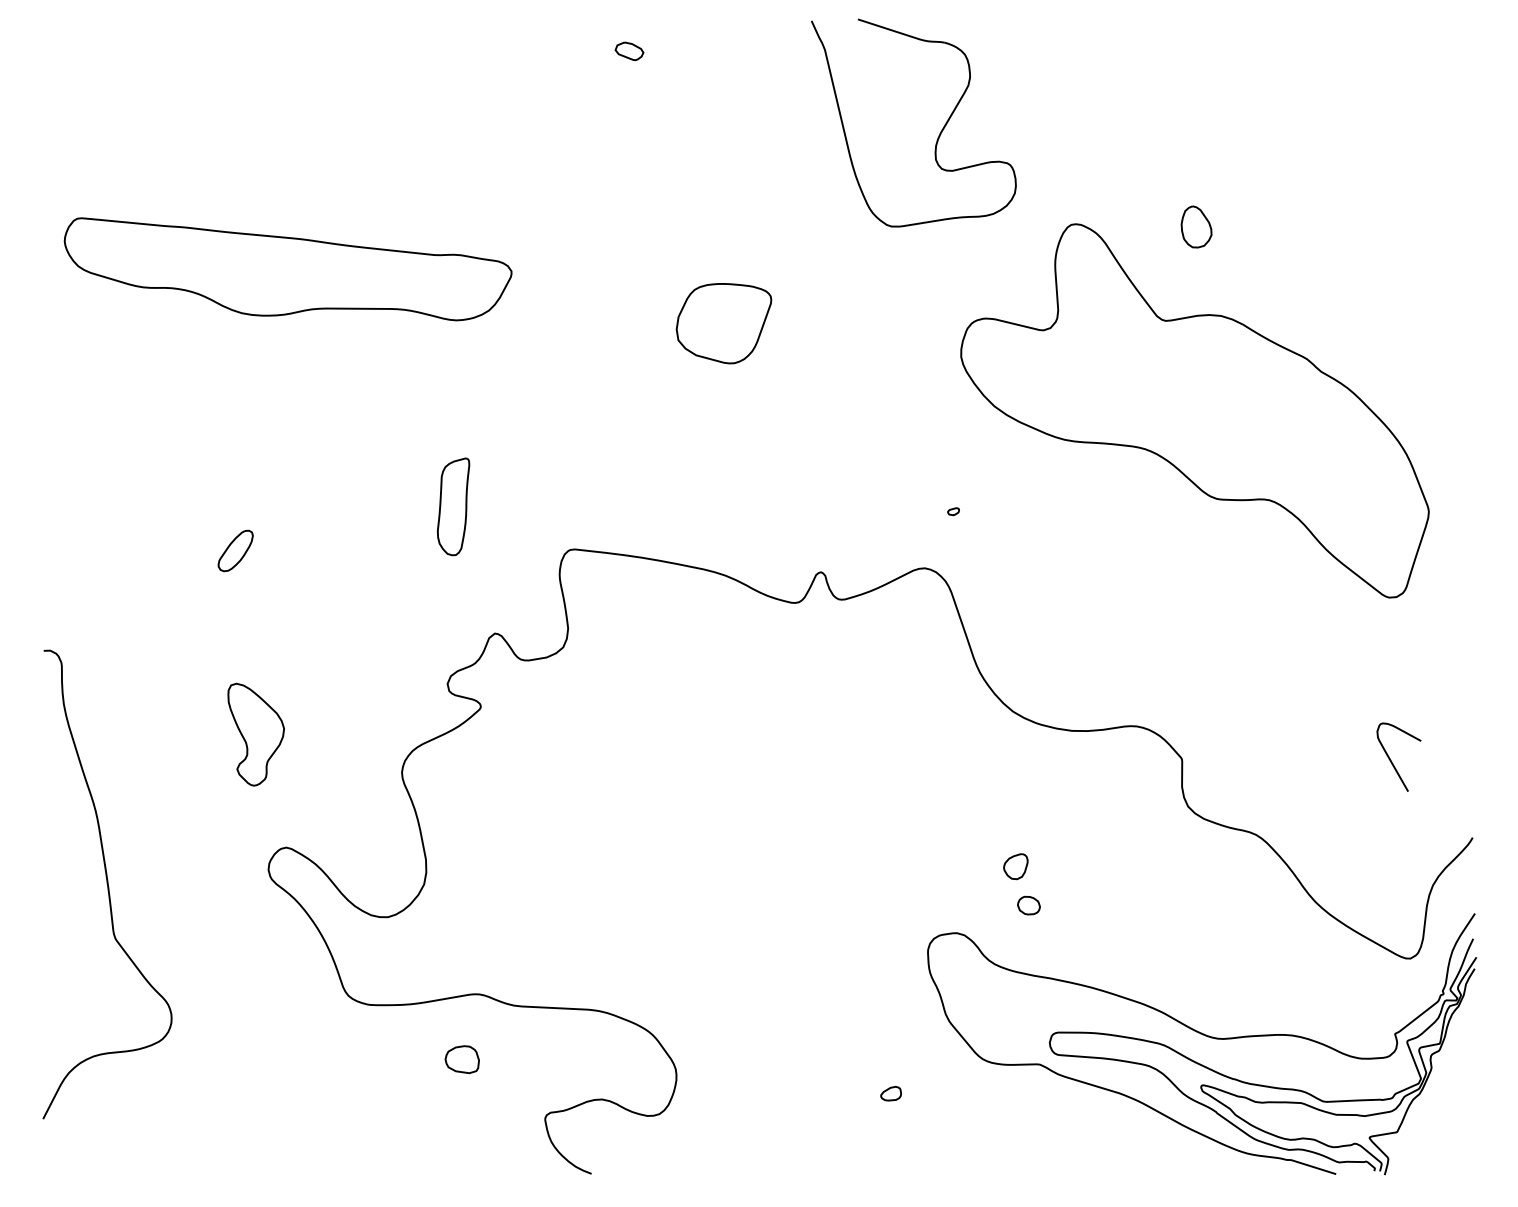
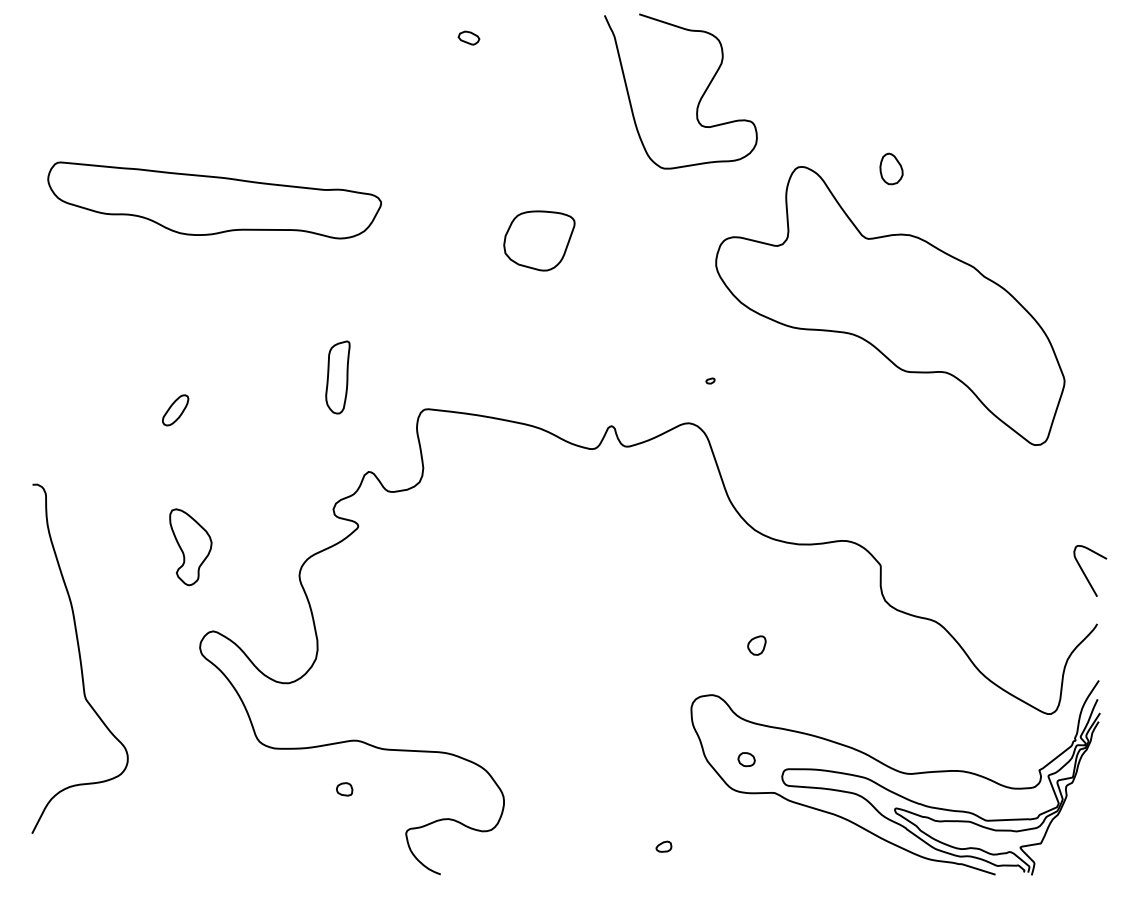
curve: (1392, 760) -> (1085, 573), moved
part: (1028, 905) -> (746, 759), moved
part: (462, 1059) -> (344, 789), size x0.62
part: (890, 1093) -> (663, 846), moved

